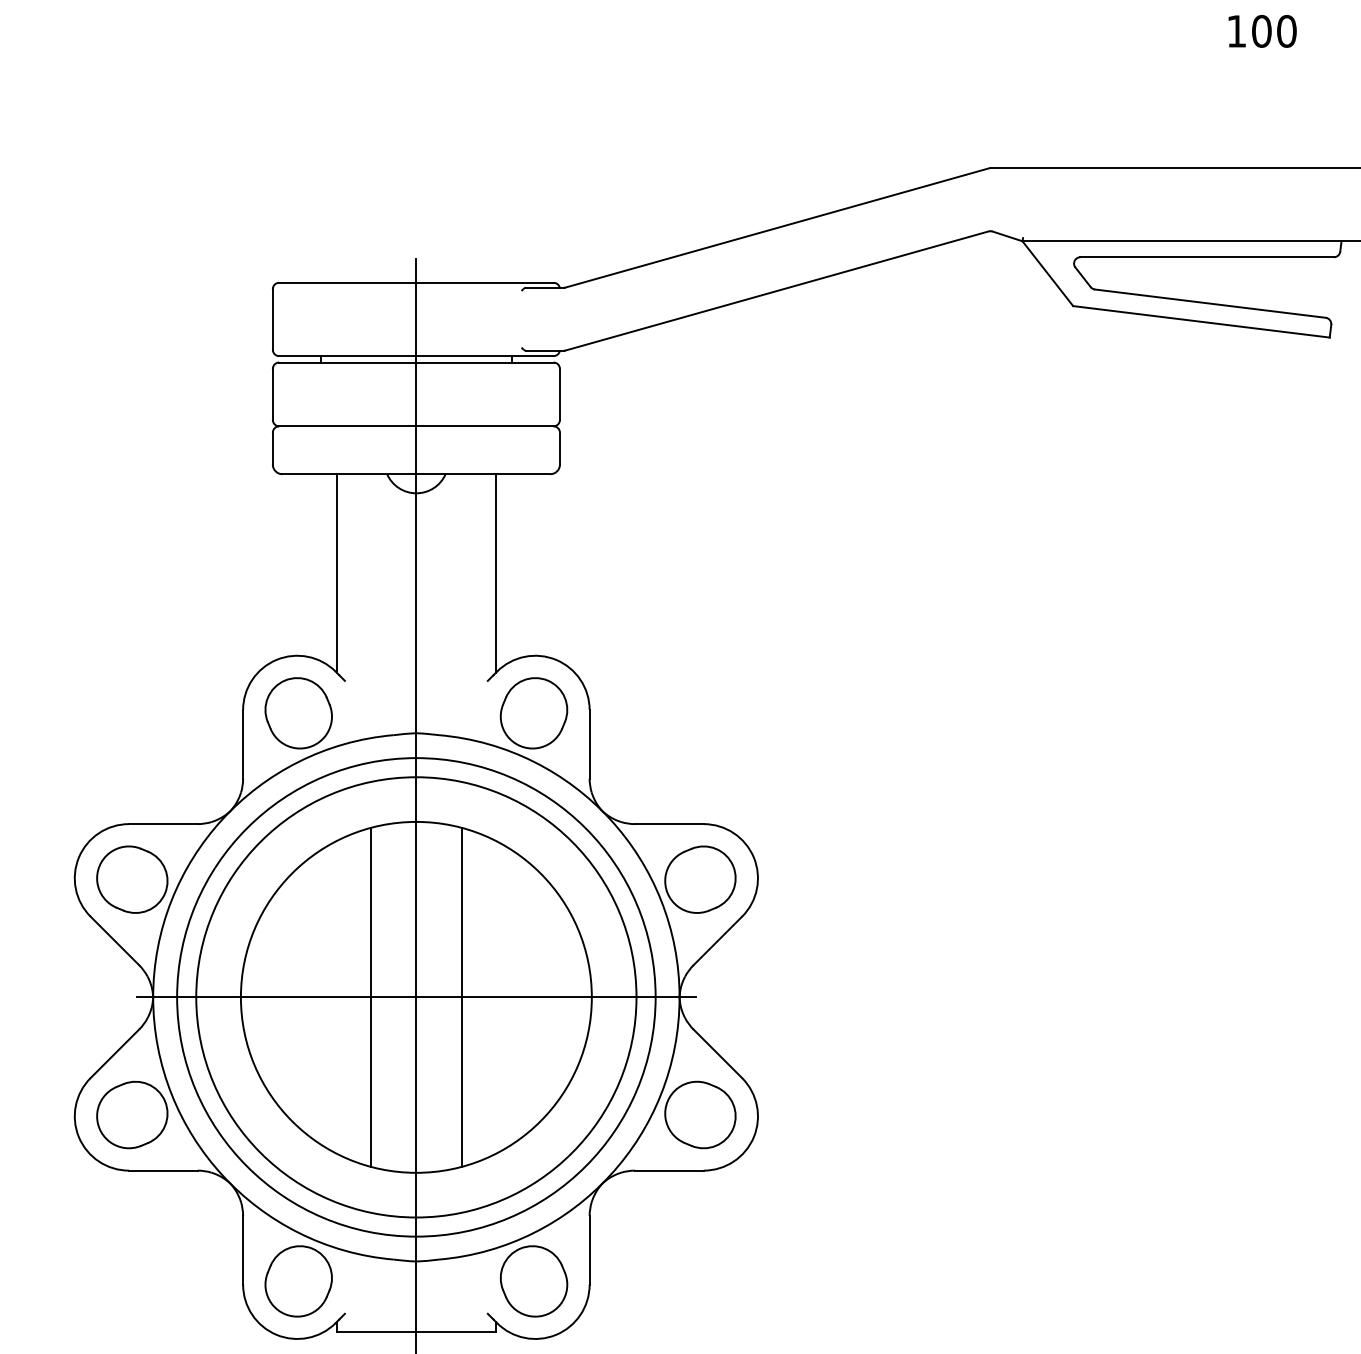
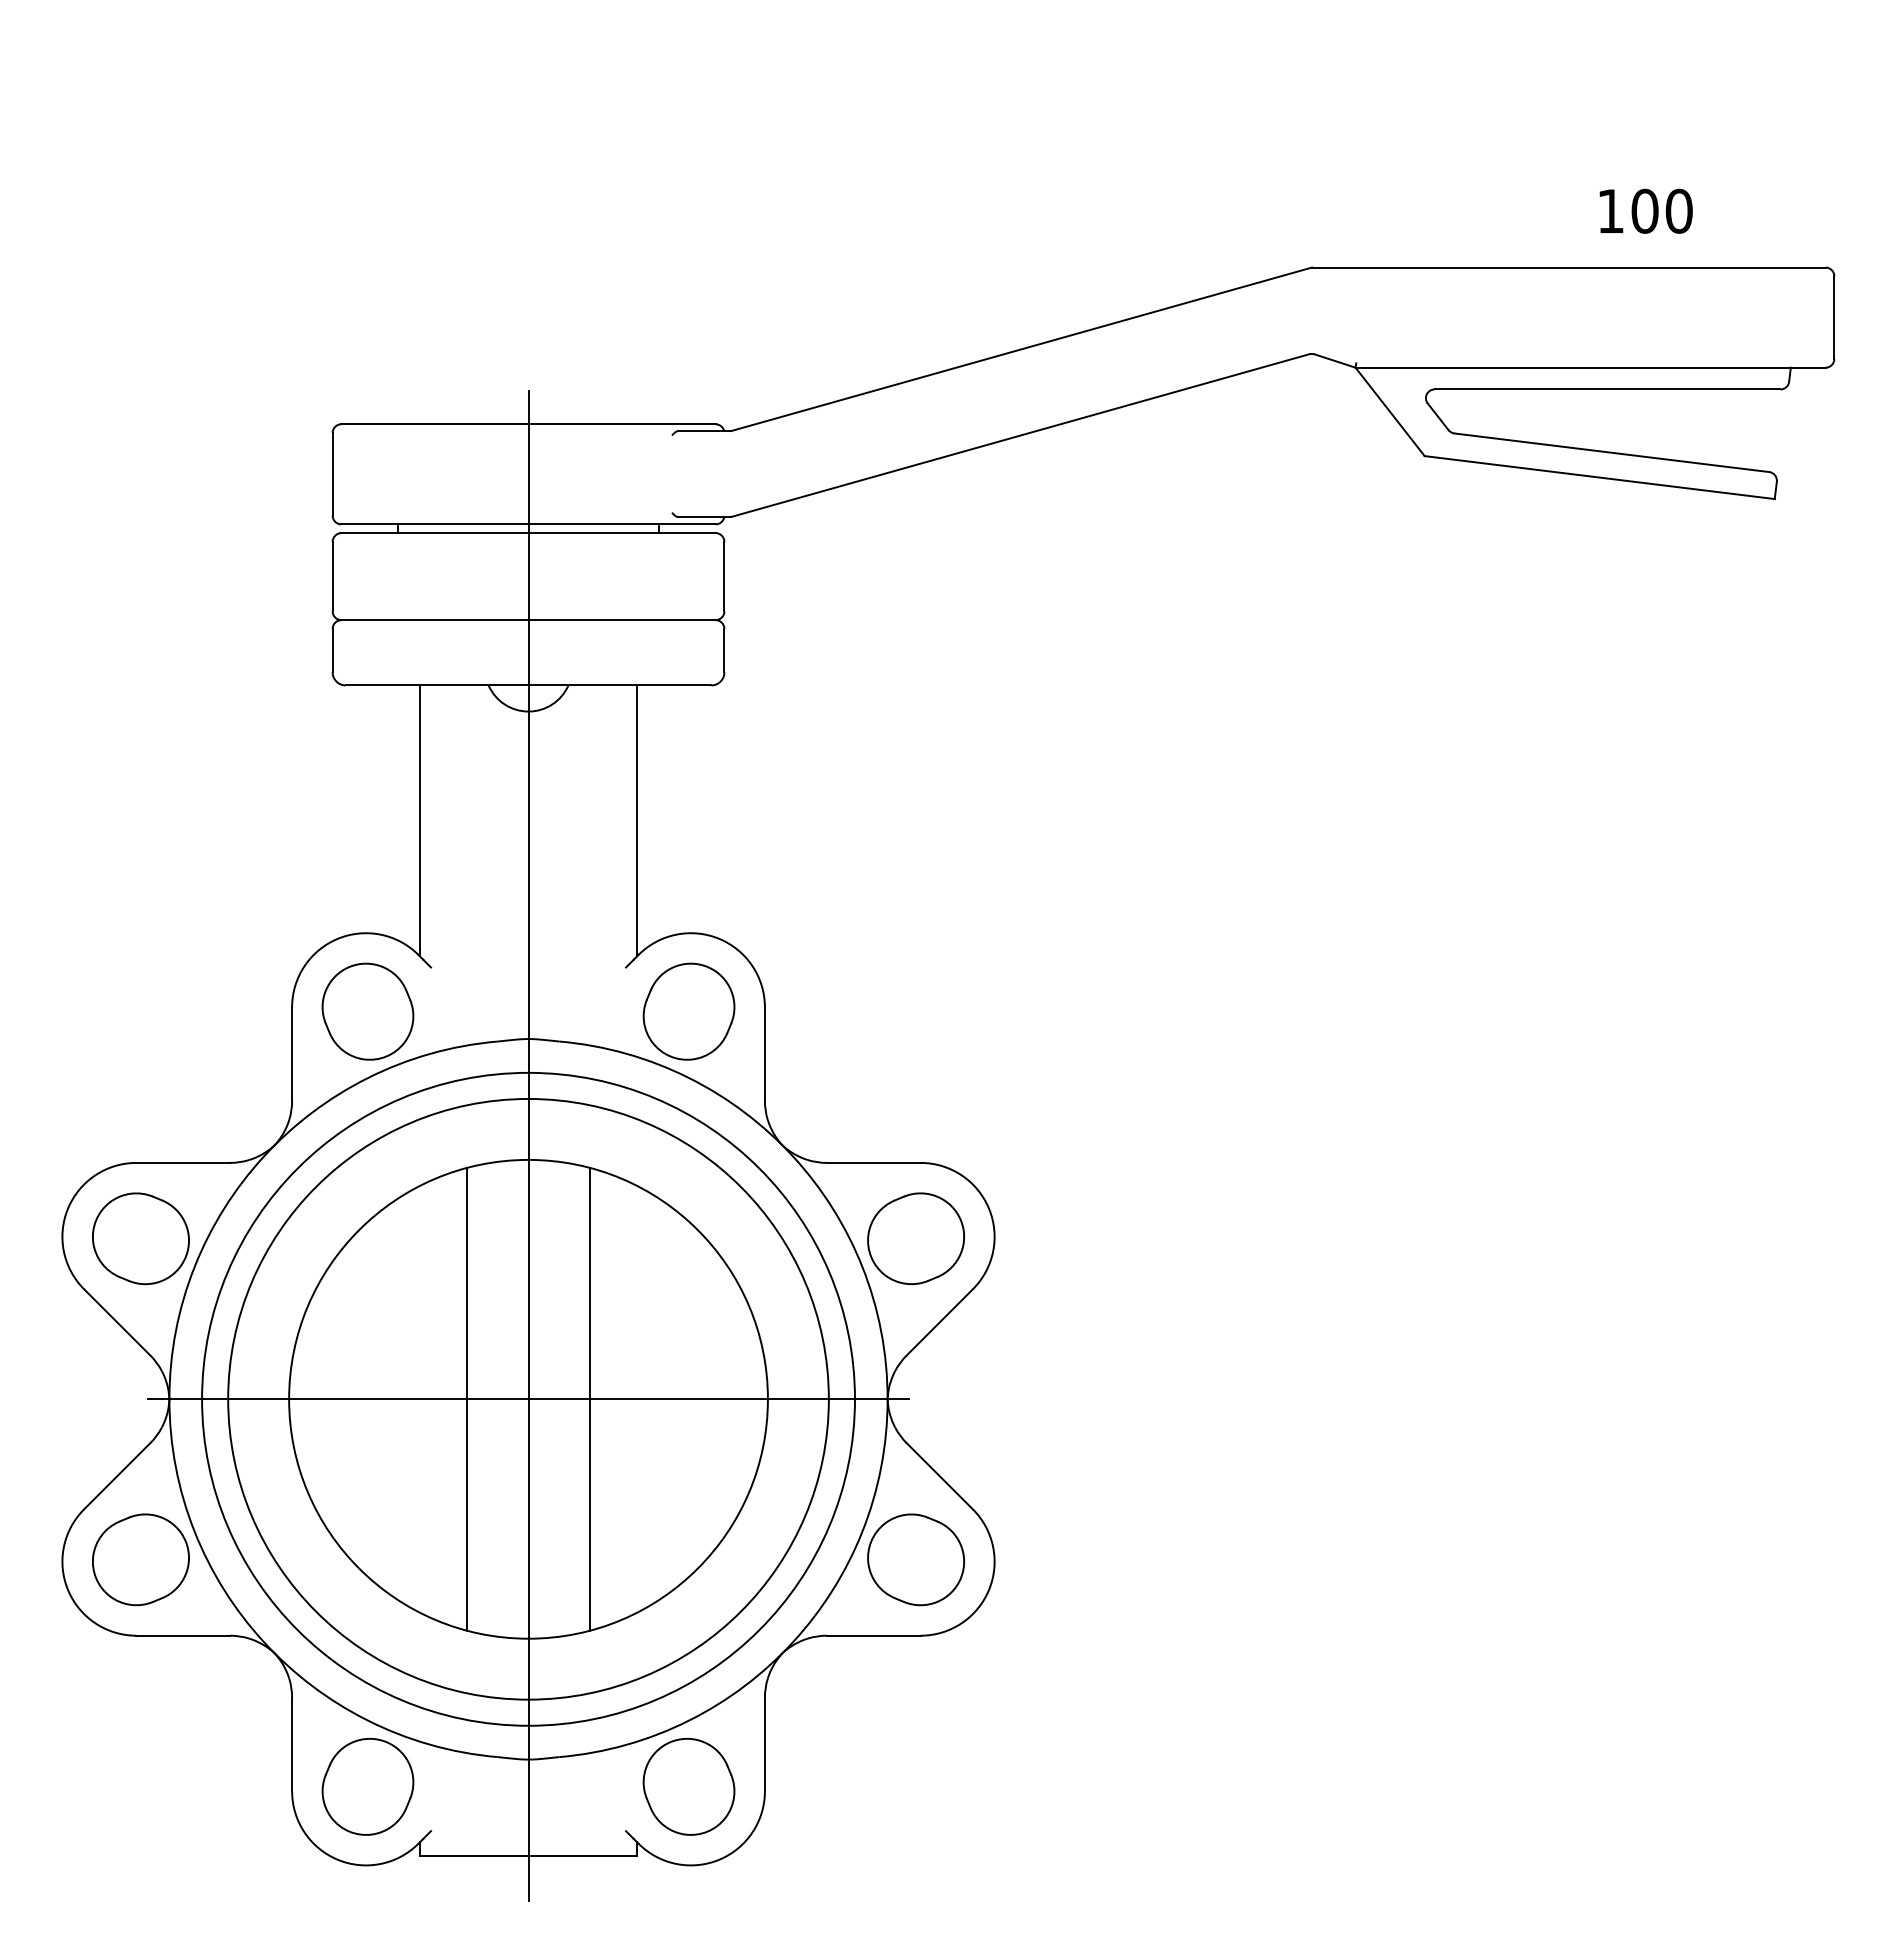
text: (1262, 30) -> (1645, 210), moved

